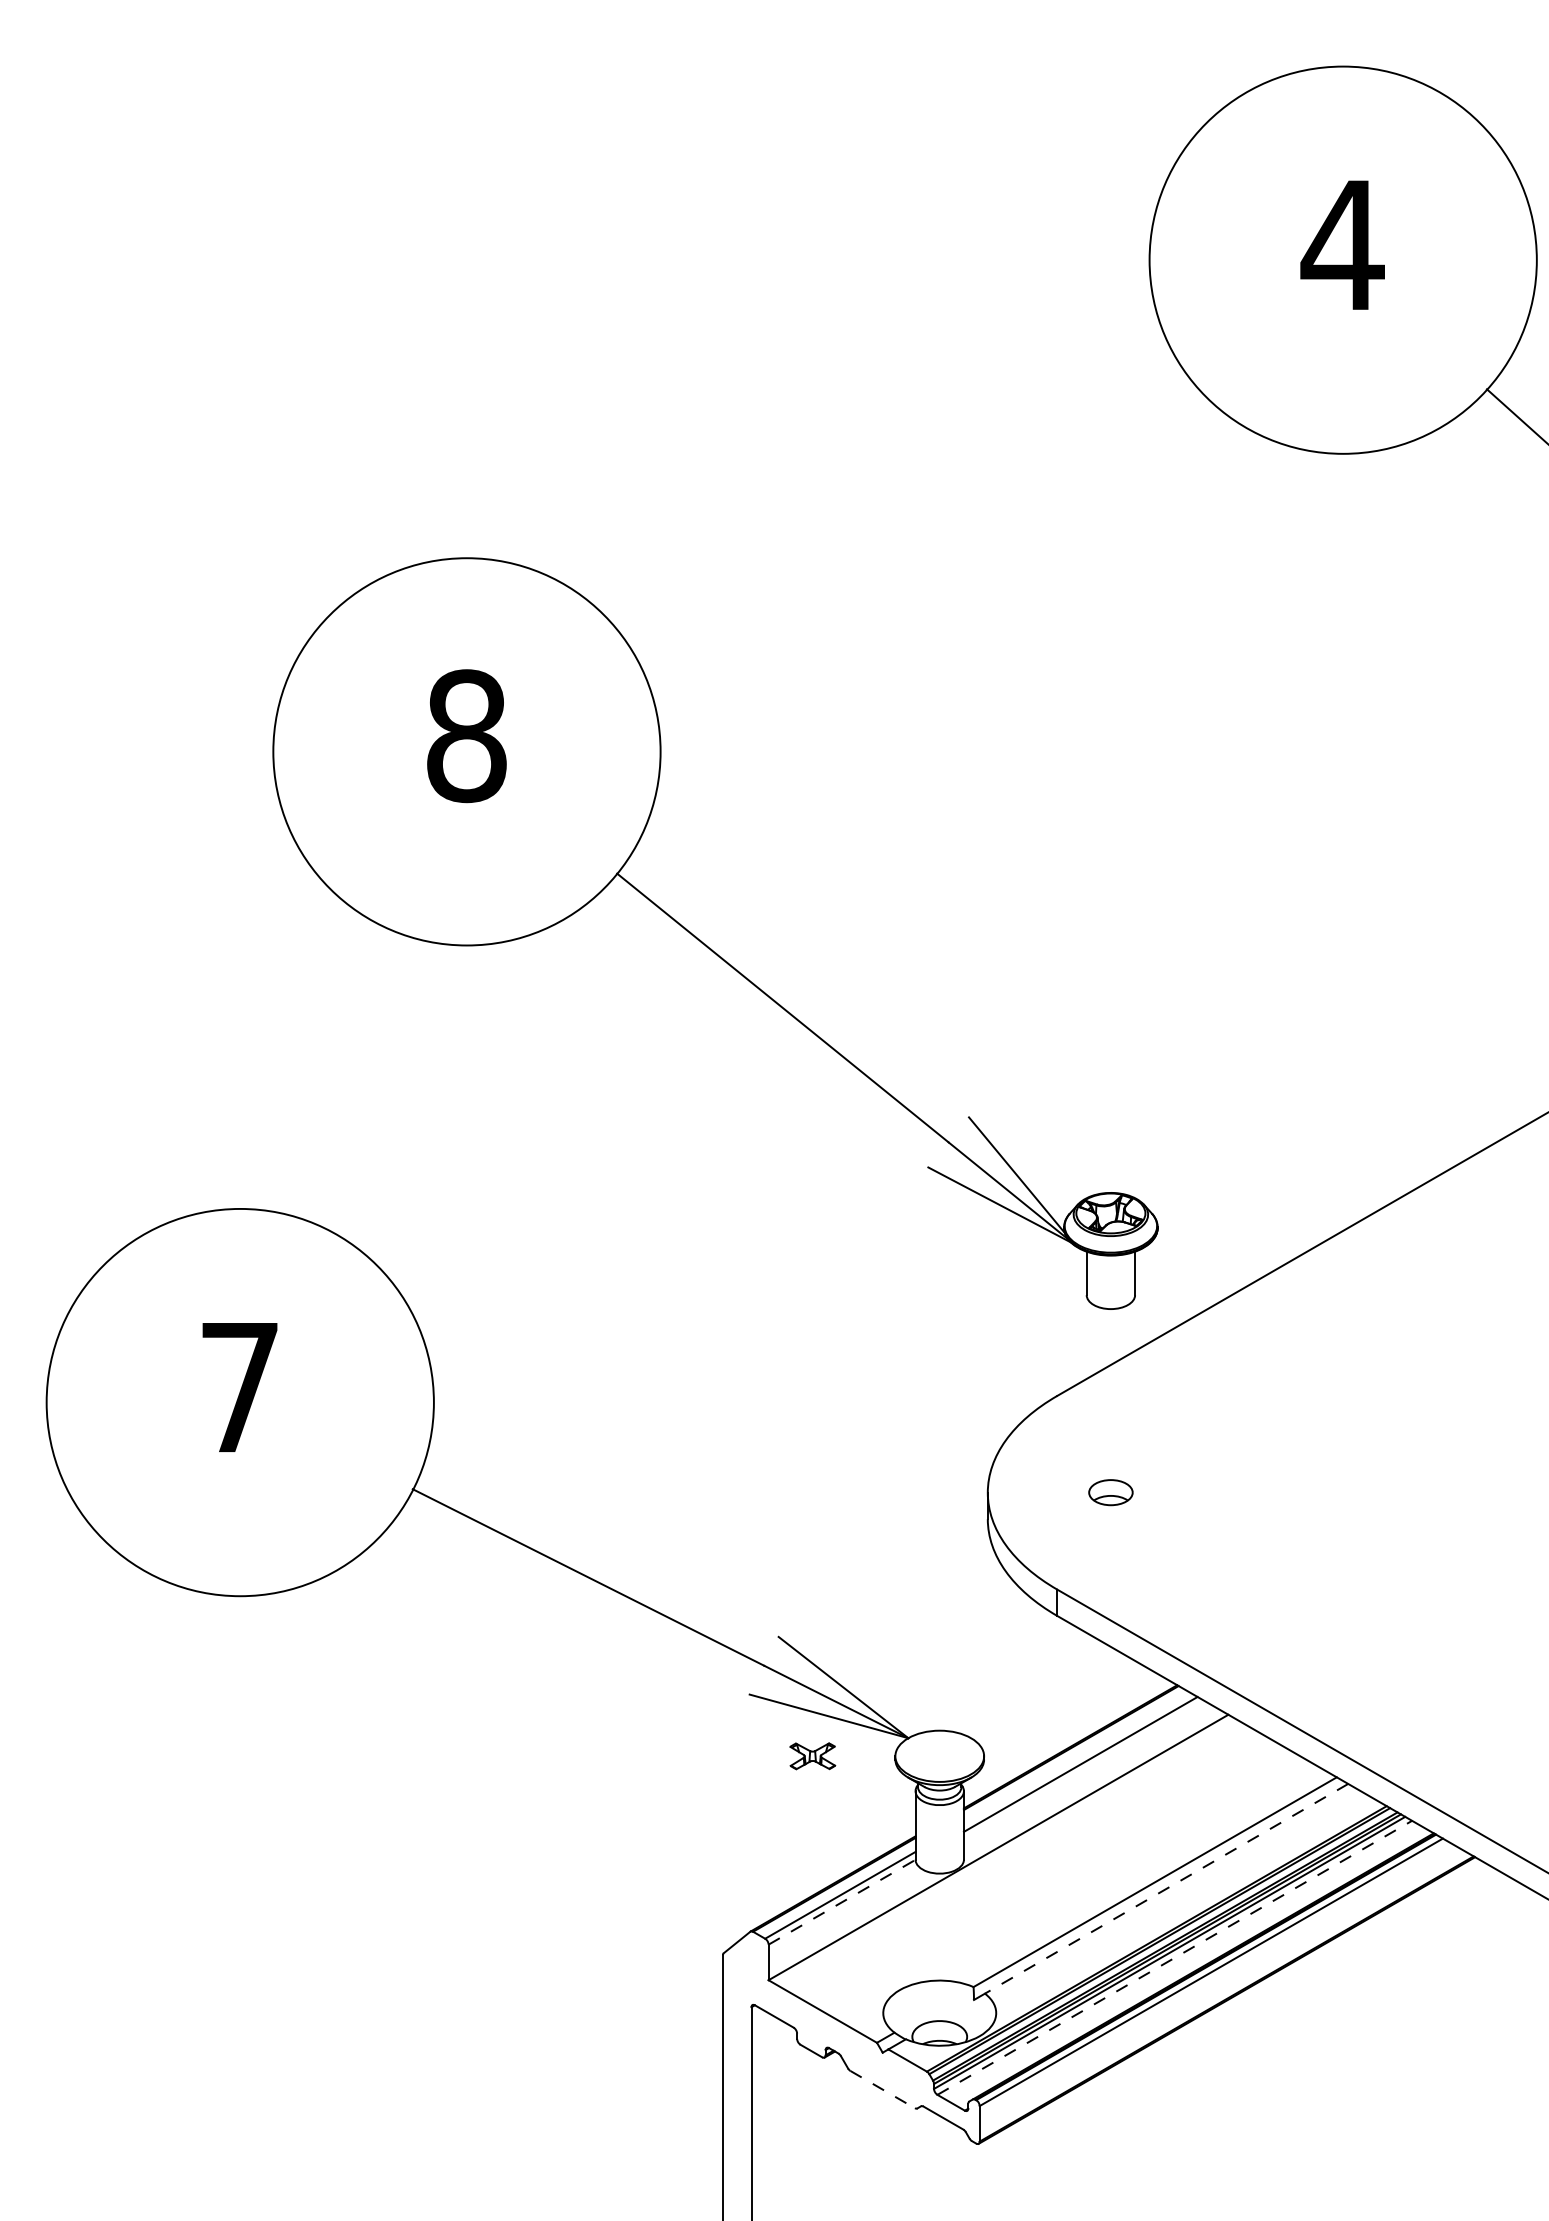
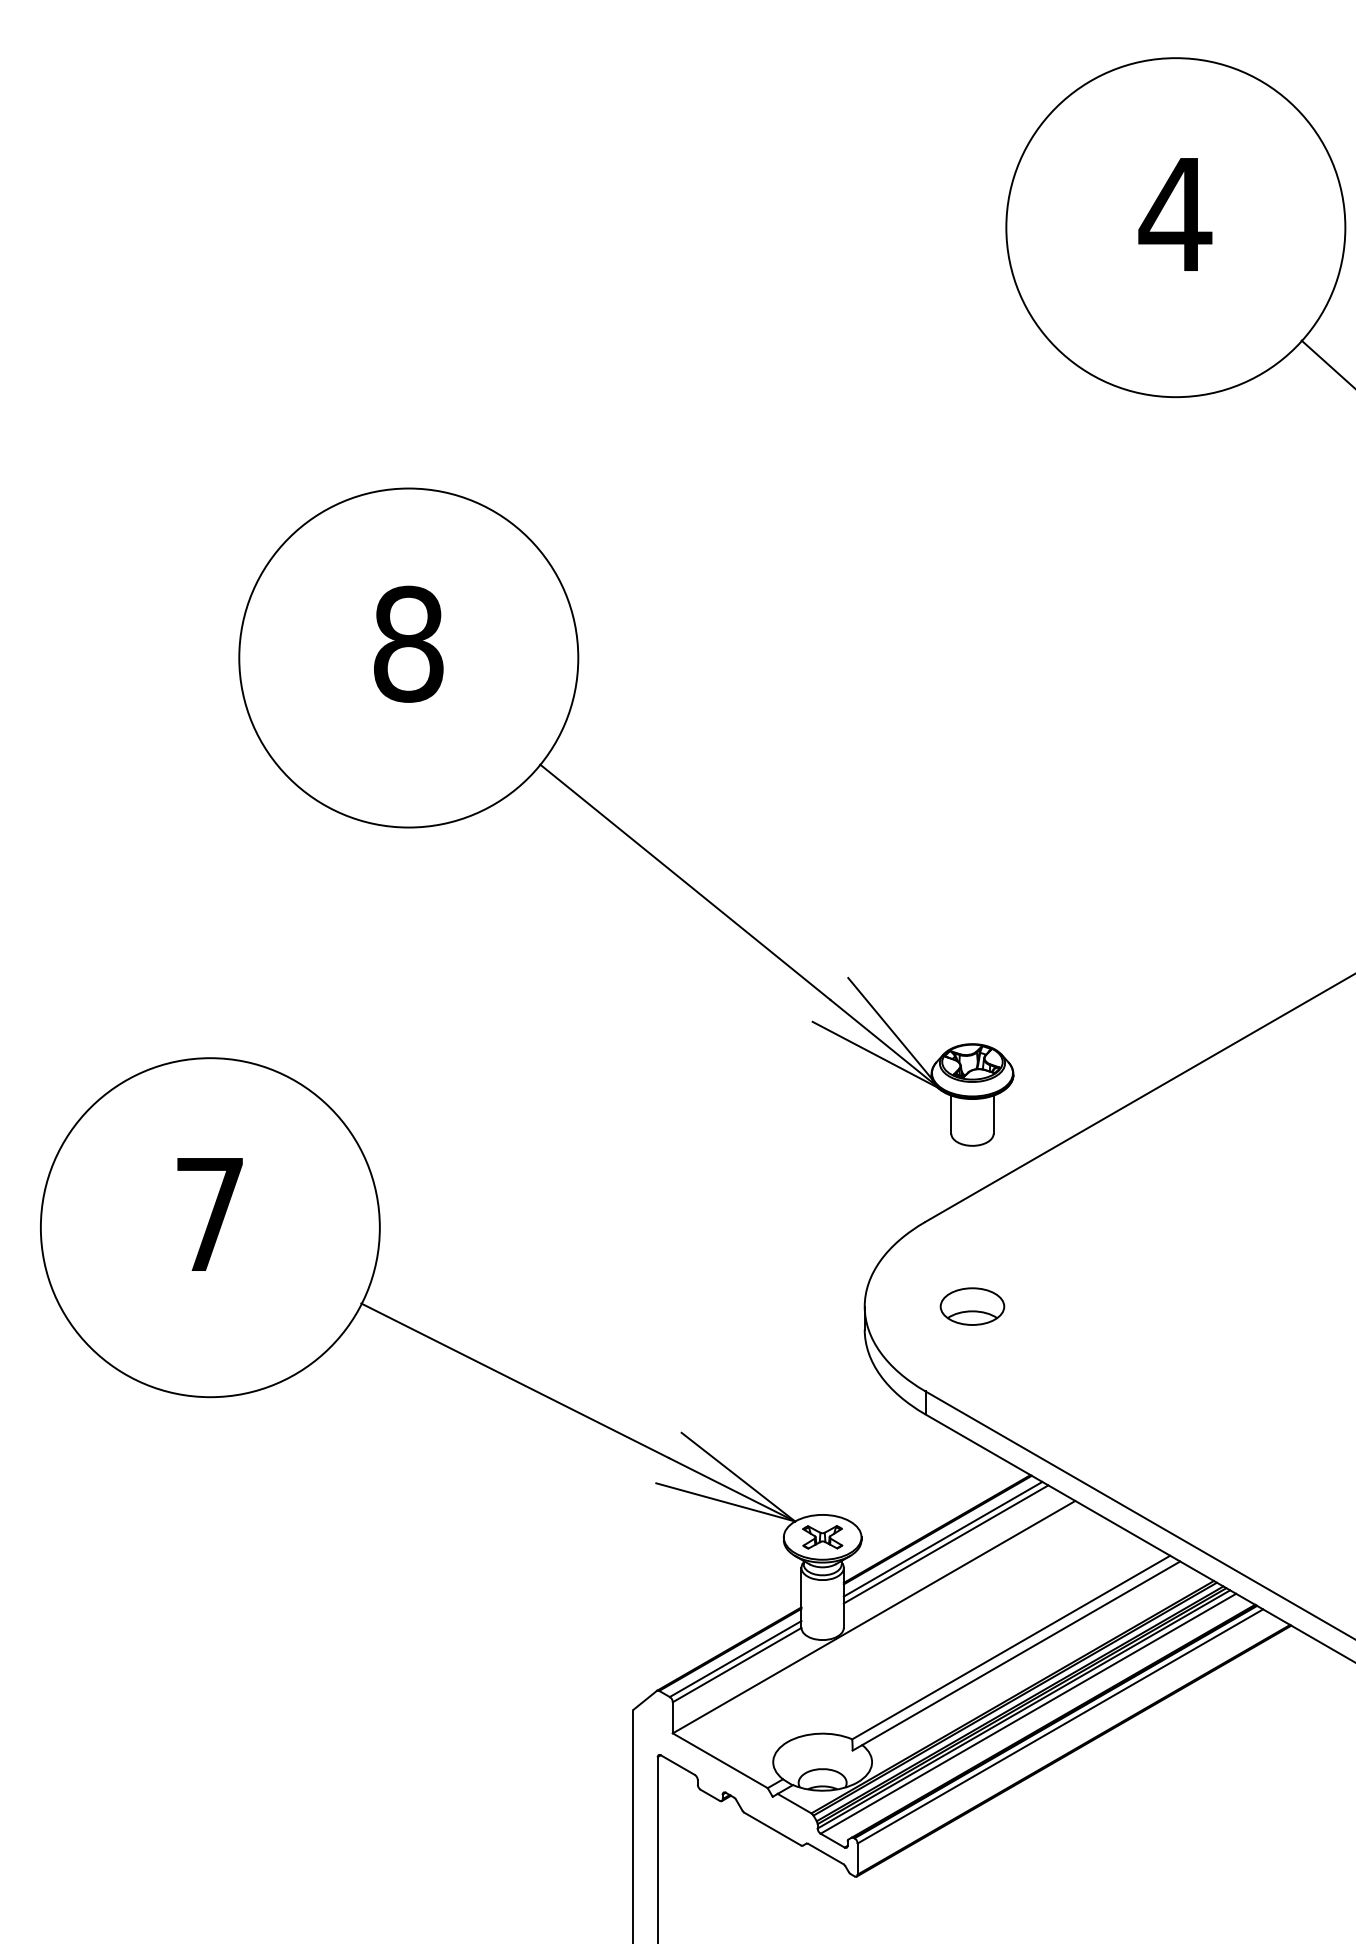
part: (1110, 1492) -> (972, 1306), size x1.67
part: (812, 1756) -> (822, 1537), moved
line: (1076, 1758) -> (942, 1539), added
line: (1166, 1888) -> (1021, 1653), dashed -> solid
line: (842, 1902) -> (737, 1665), dashed -> solid
line: (1175, 1957) -> (1029, 1713), dashed -> solid
line: (883, 2089) -> (773, 1829), dashed -> solid

